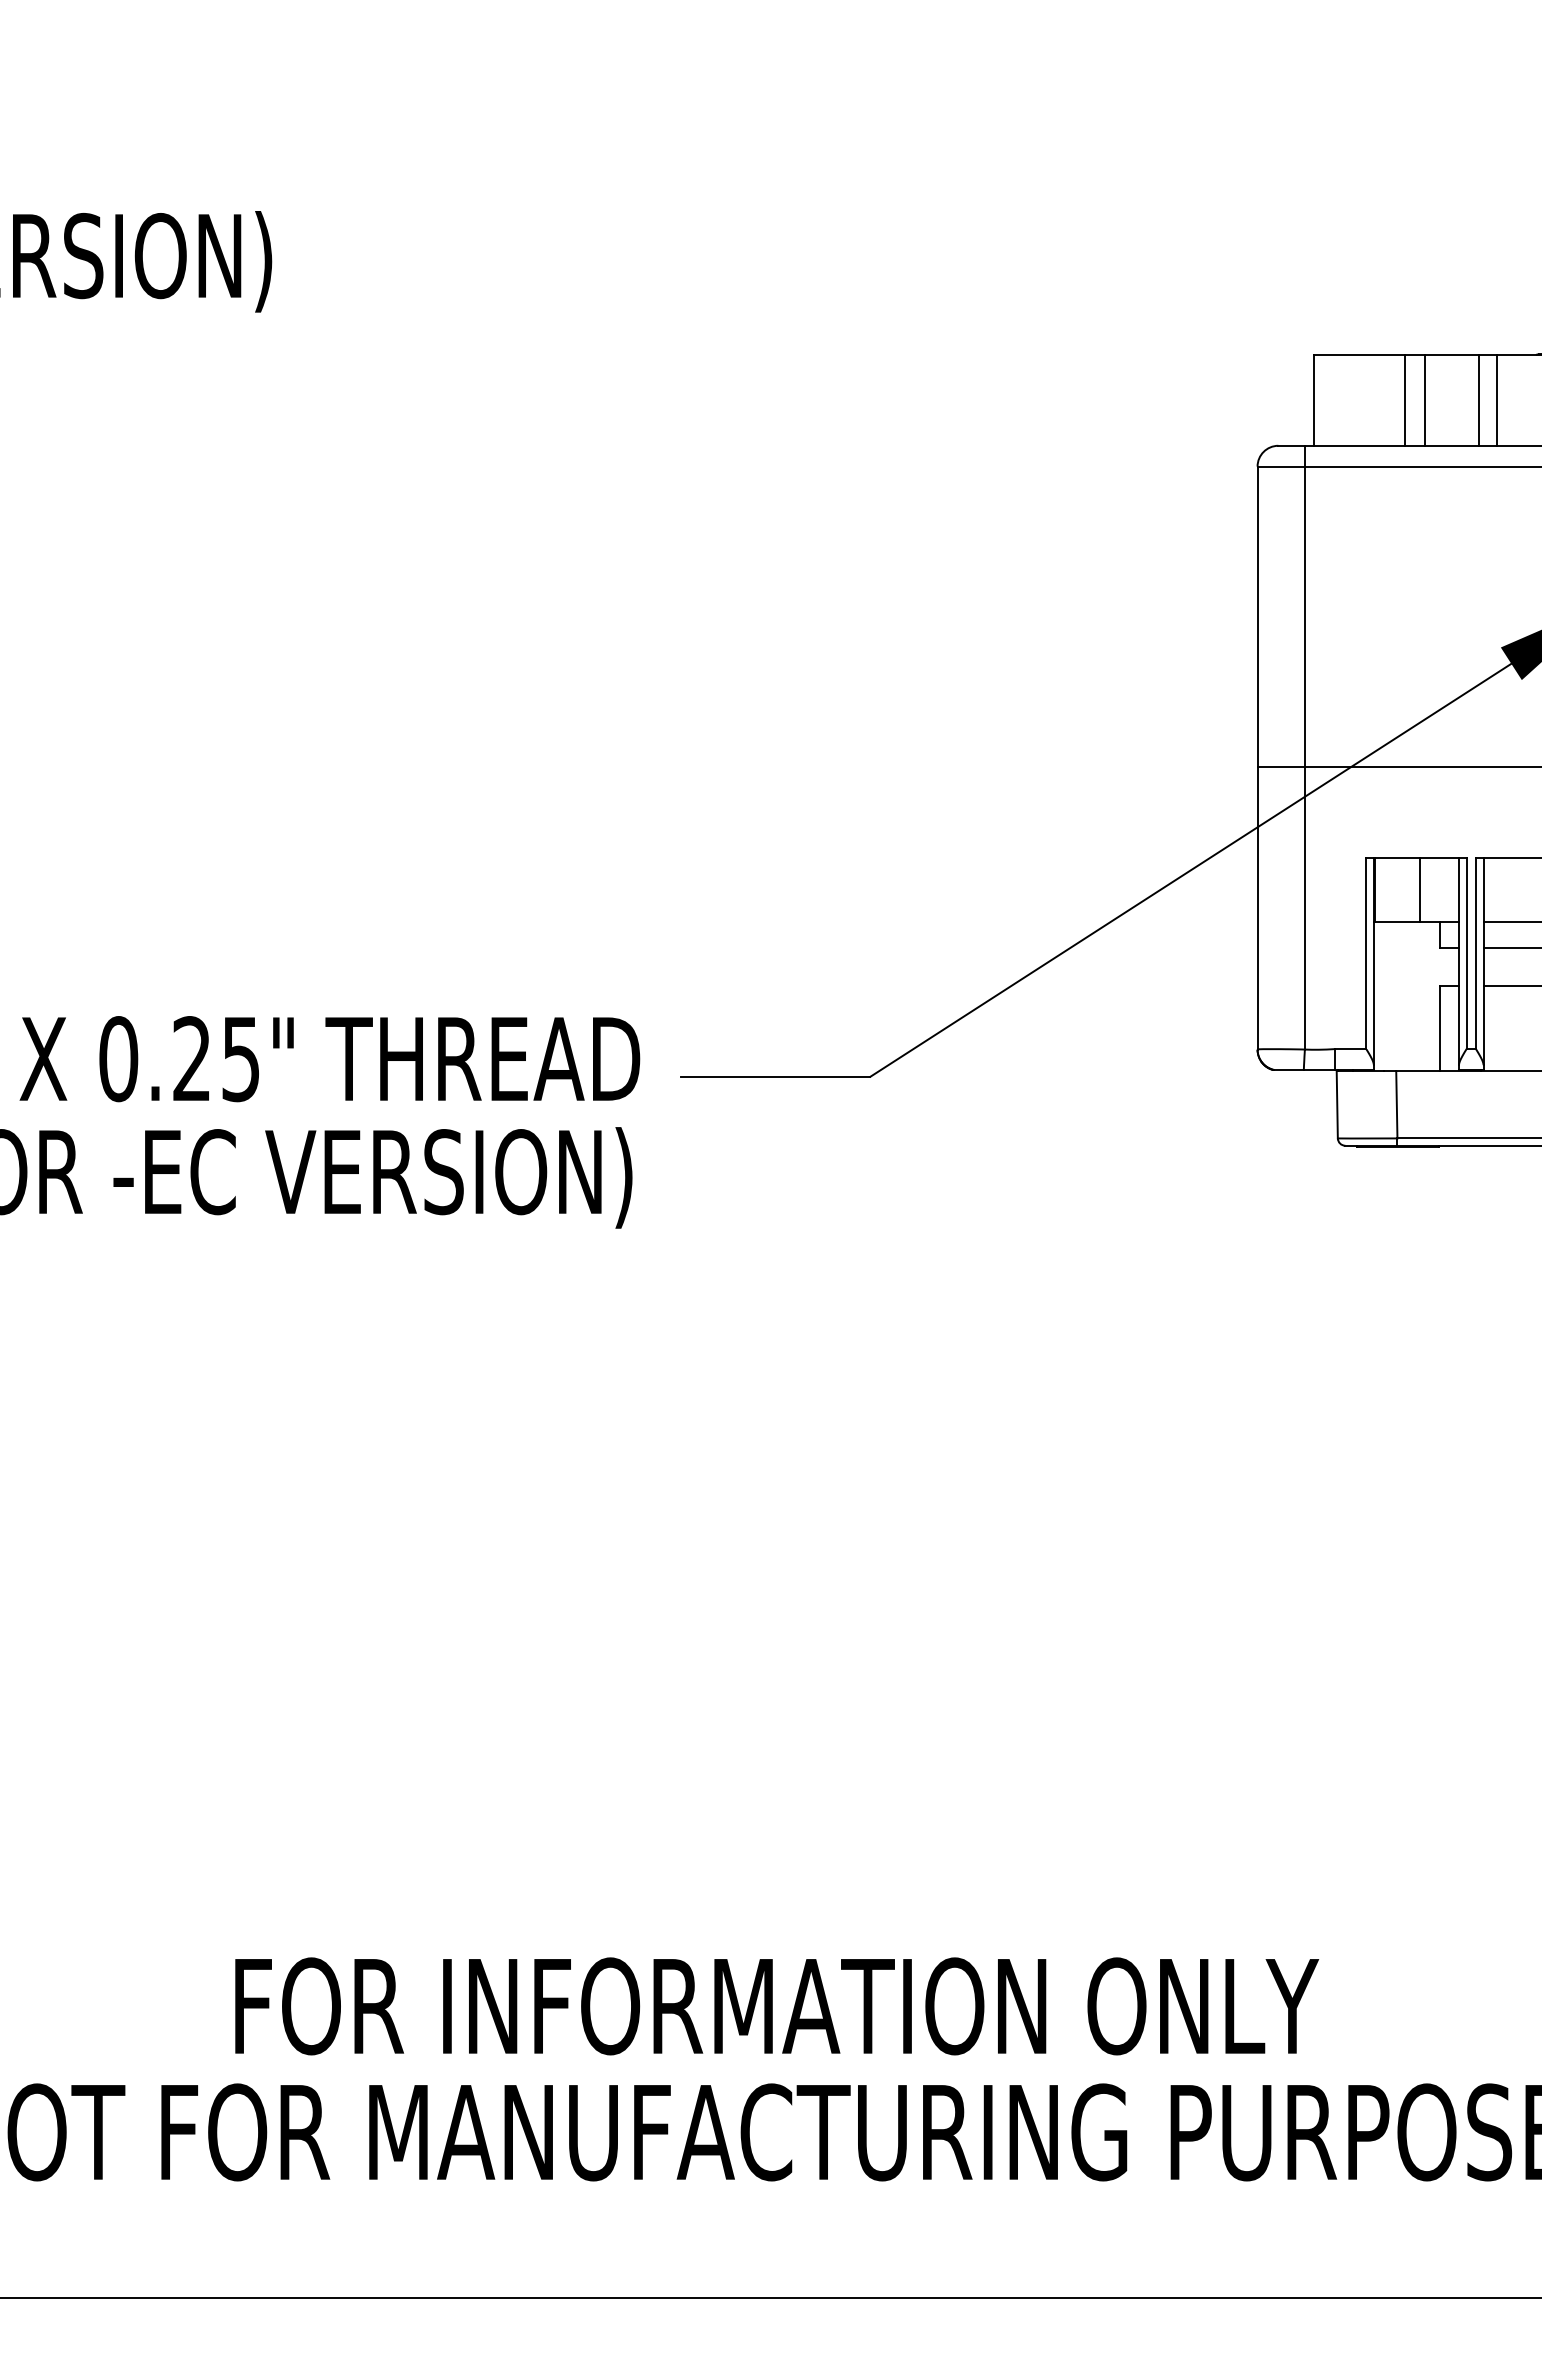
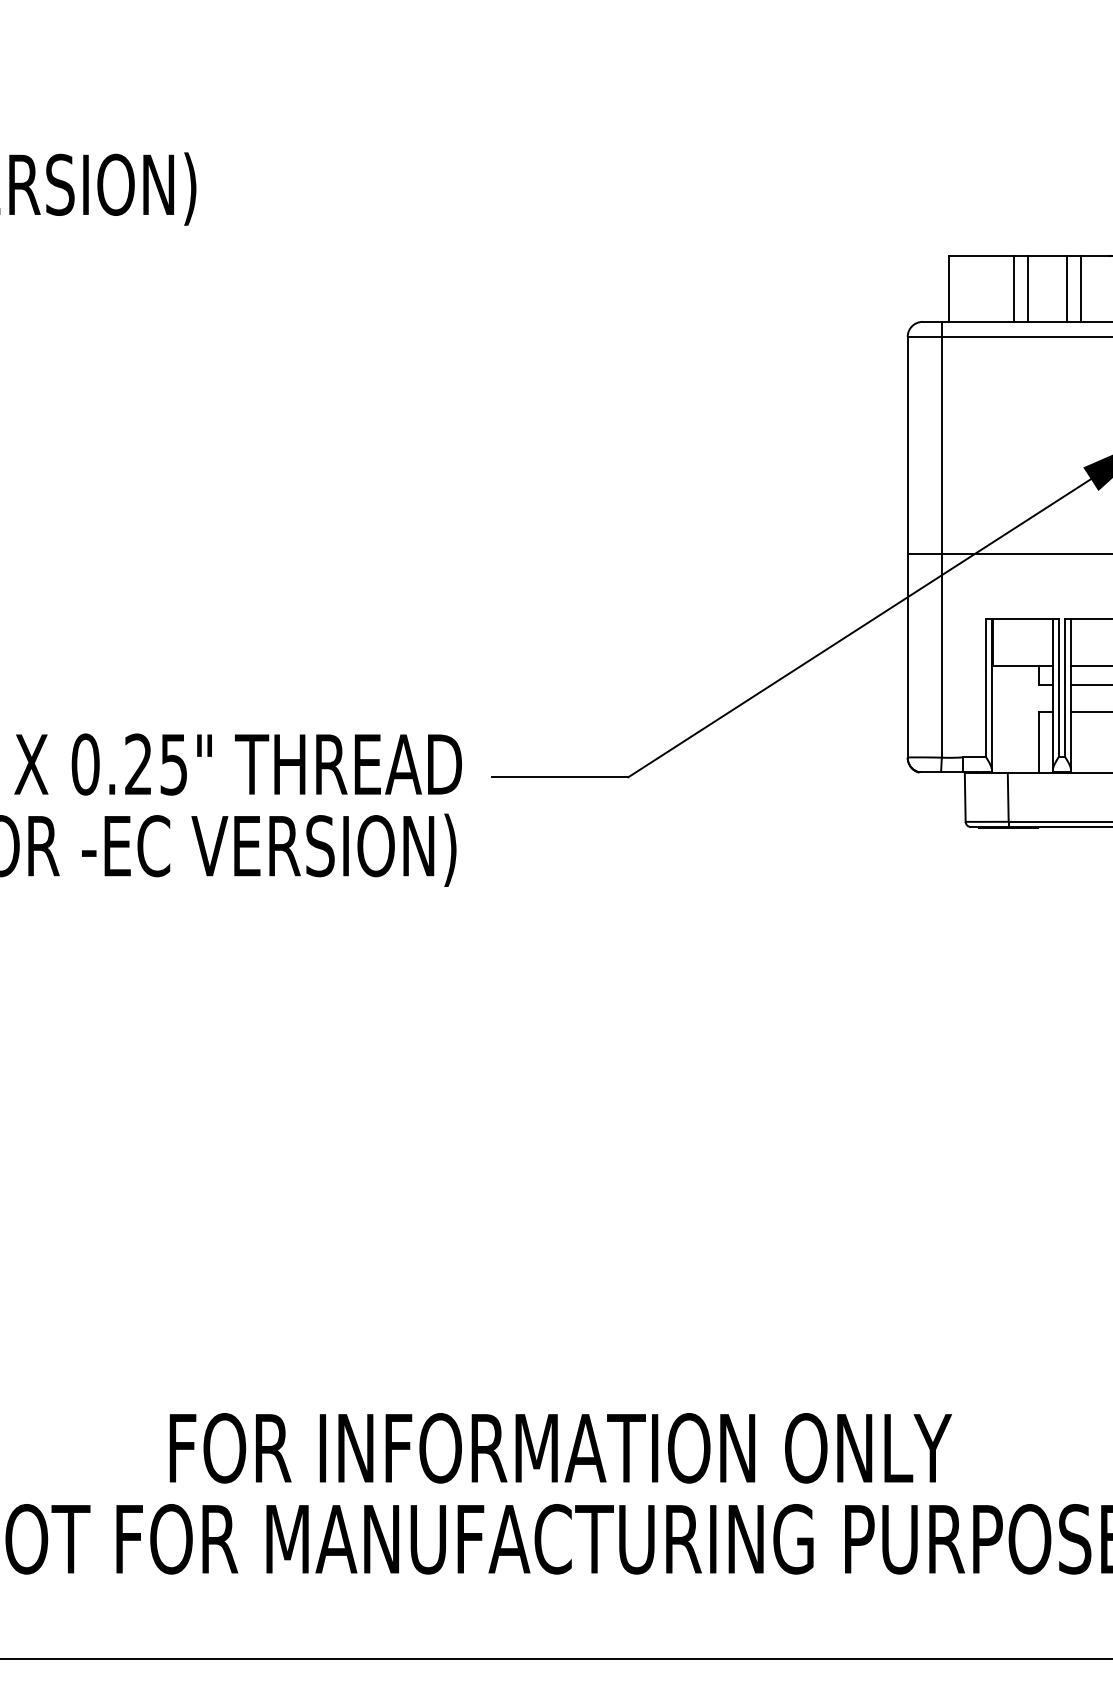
line: (1419, 890) -> (1024, 642), removed

